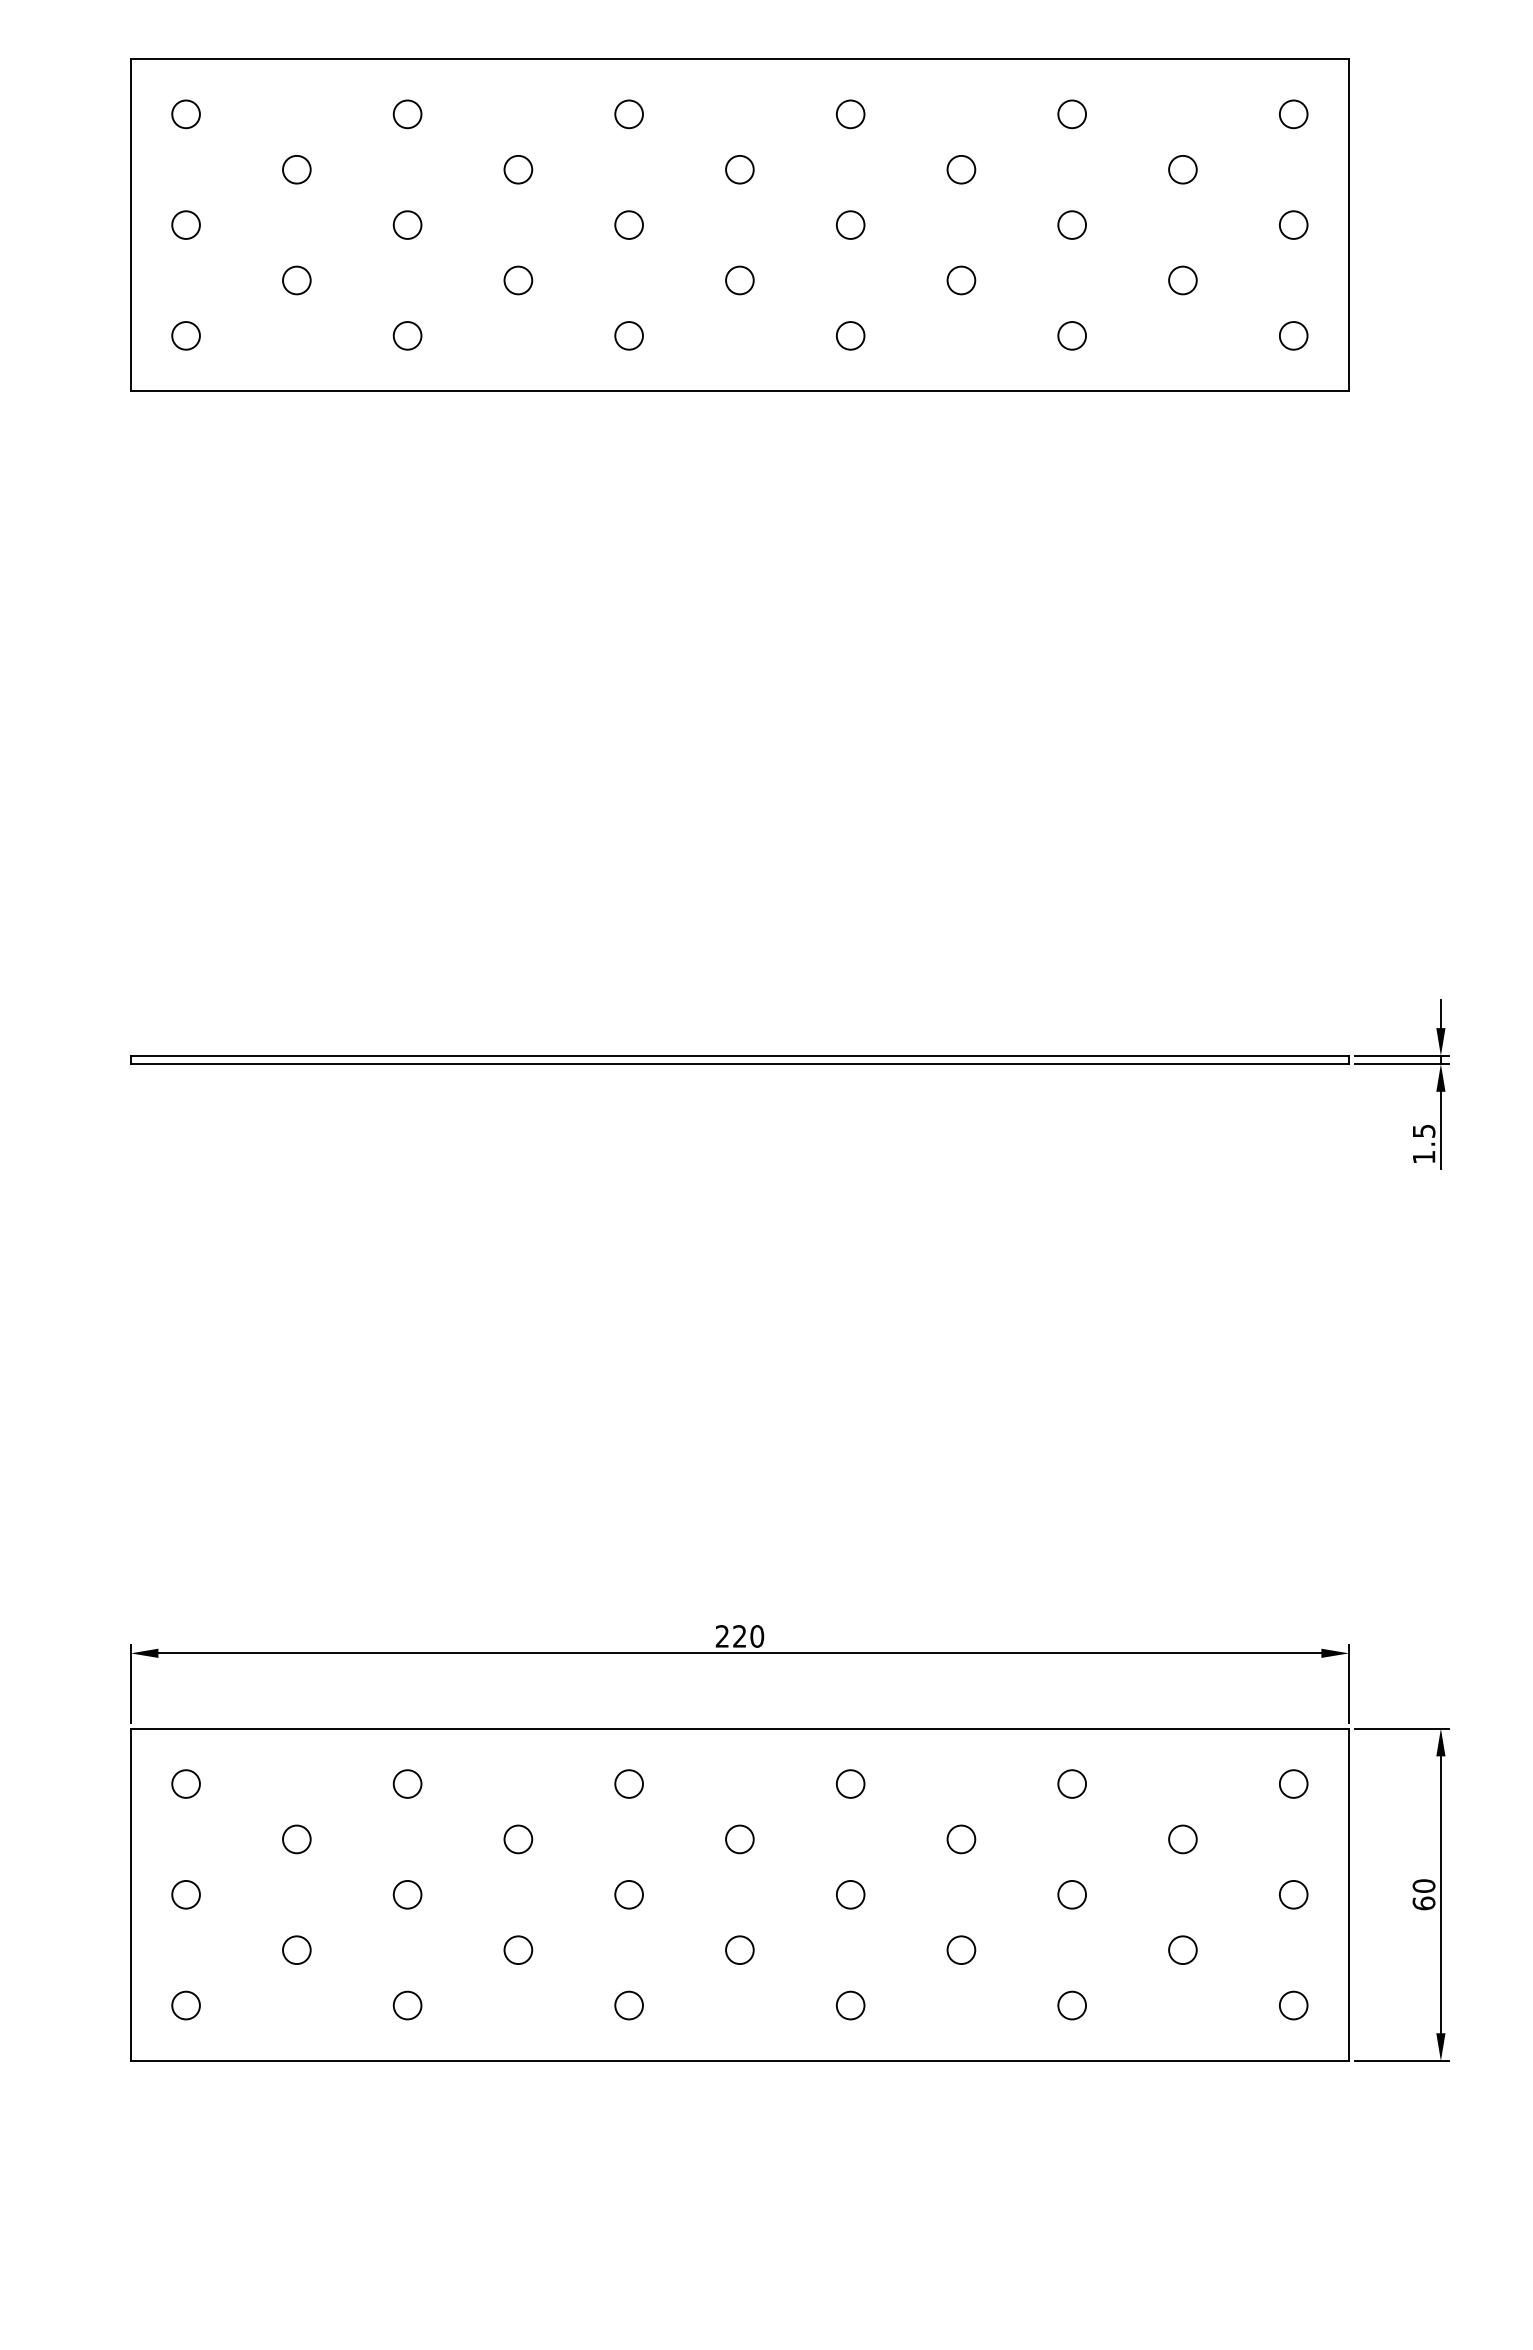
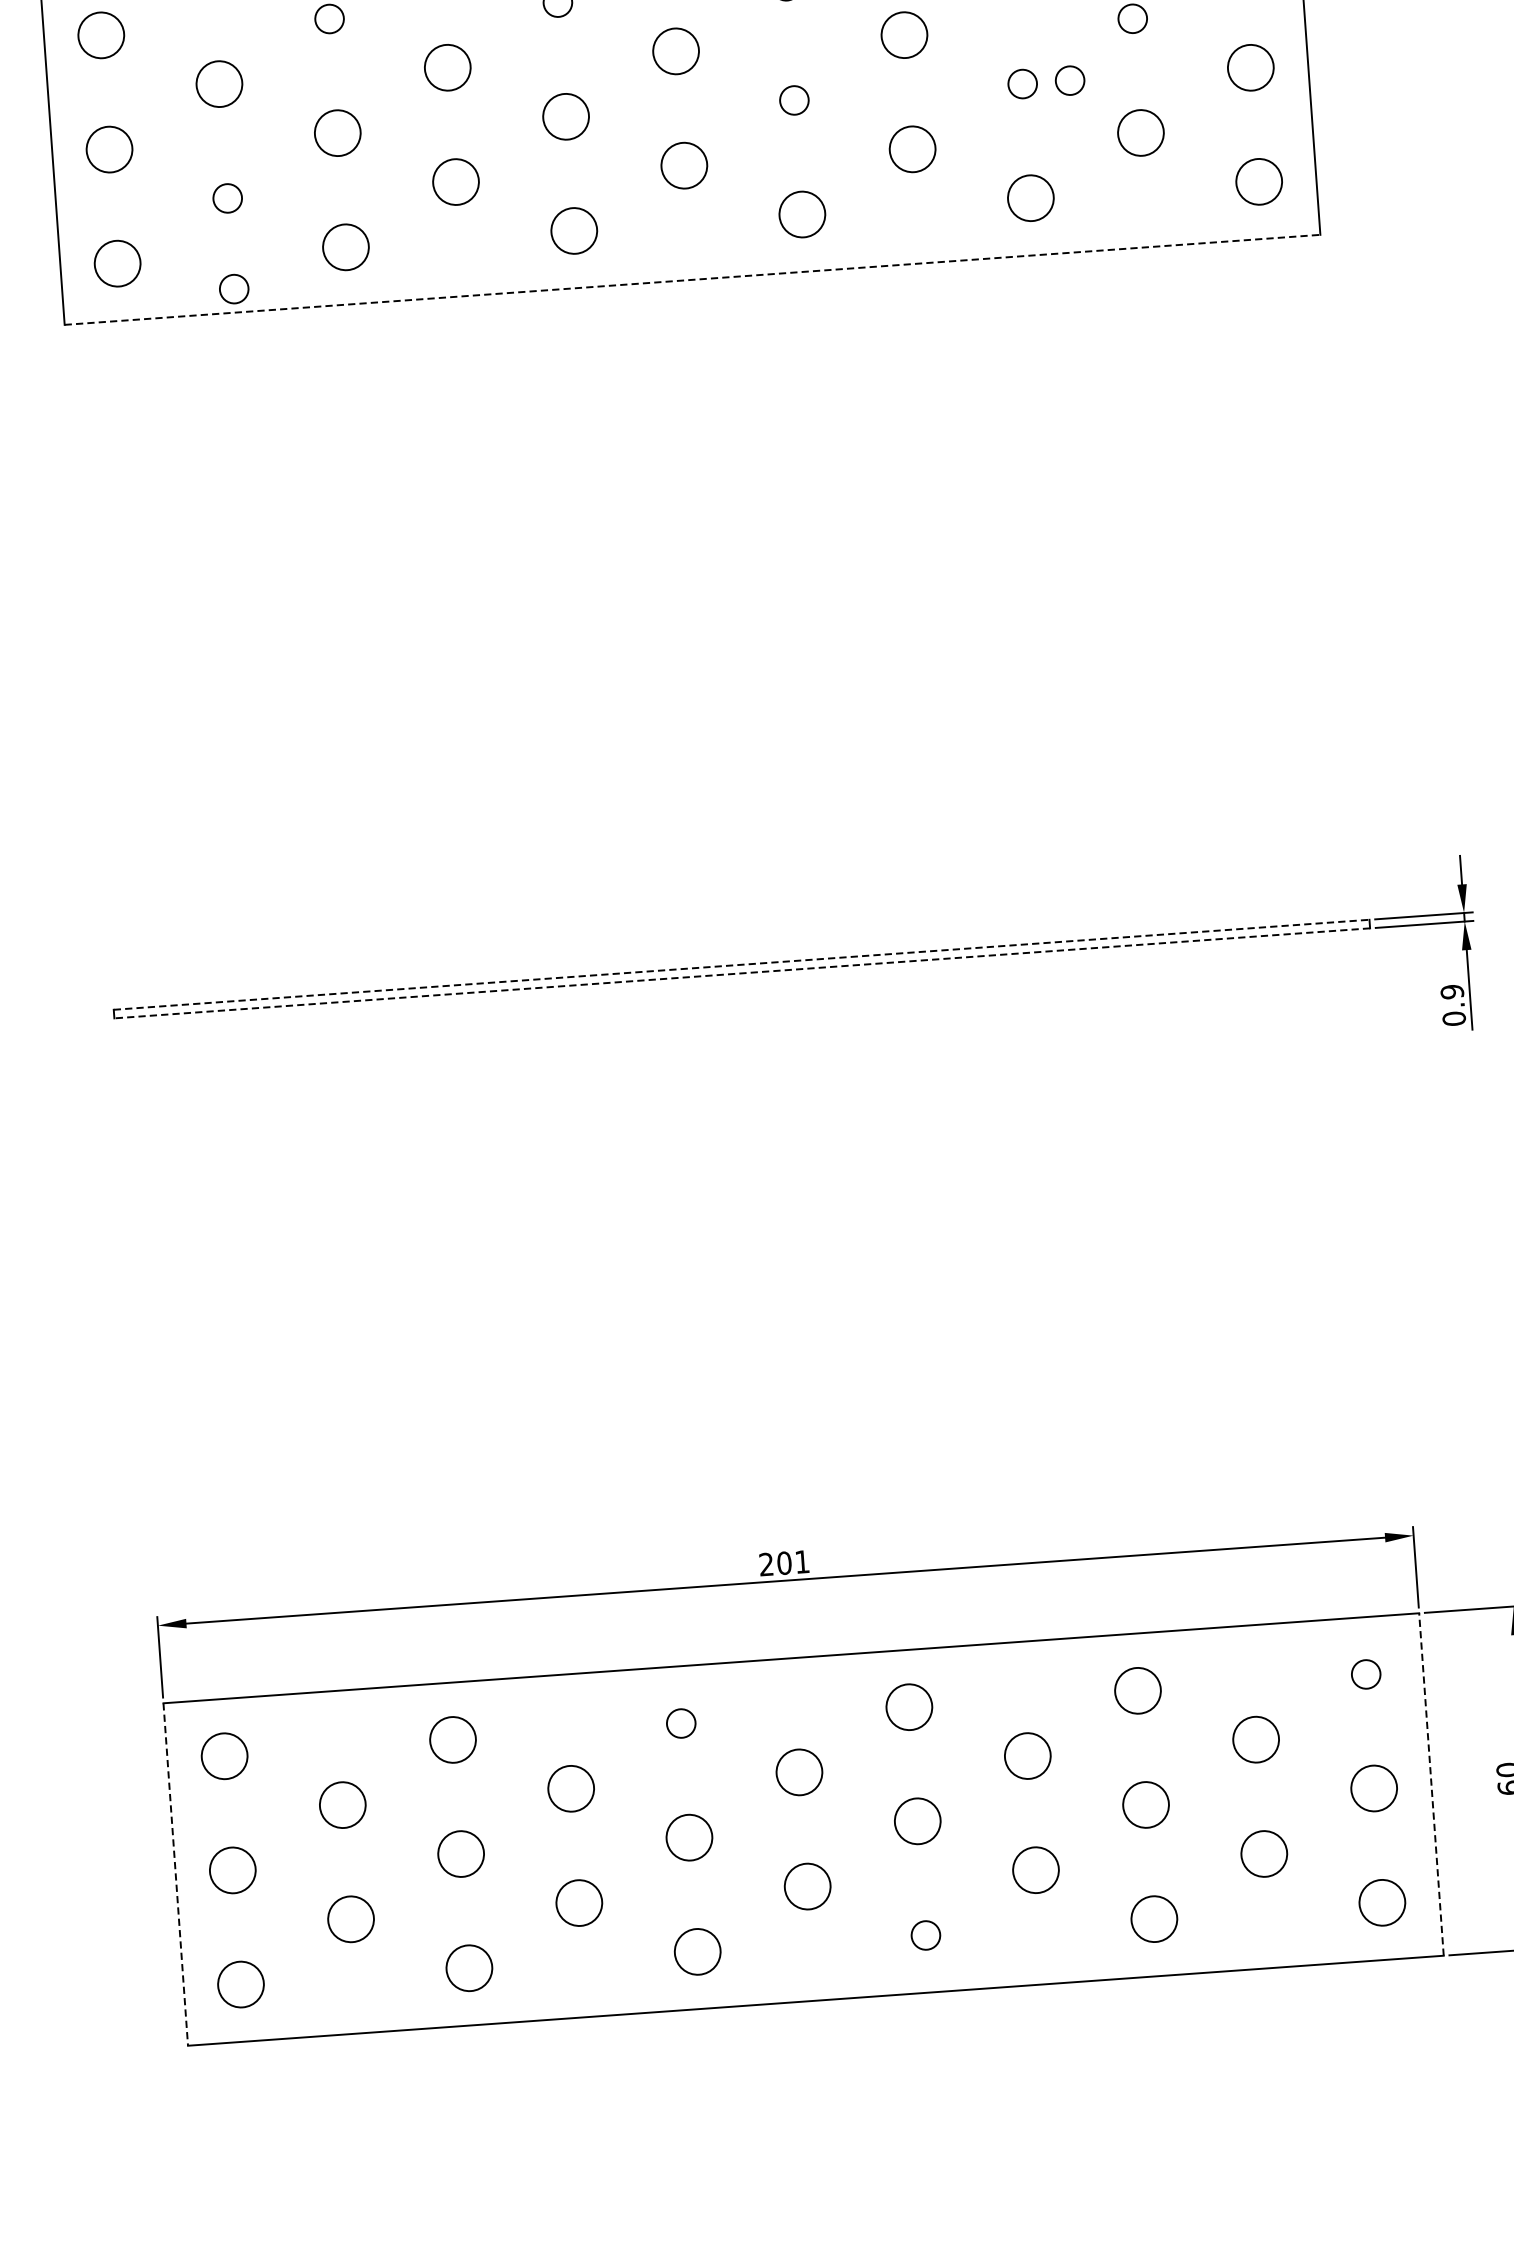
circle: (185, 114) -> (100, 35), size x1.6
circle: (296, 169) -> (219, 84), size x1.6
circle: (518, 169) -> (447, 67), size x1.6
circle: (739, 169) -> (675, 51), size x1.6
circle: (961, 169) -> (904, 34), size x1.6
circle: (185, 224) -> (108, 148), size x1.6
circle: (407, 224) -> (337, 132), size x1.6
circle: (628, 224) -> (565, 116), size x1.6
circle: (1117, 224) -> (1069, 80), added
circle: (1293, 224) -> (1250, 67), size x1.6
circle: (518, 280) -> (456, 182), size x1.6
circle: (739, 280) -> (683, 165), size x1.6
circle: (961, 280) -> (912, 149), size x1.6
circle: (1182, 280) -> (1140, 133), size x1.6
circle: (185, 335) -> (117, 263), size x1.6
circle: (407, 335) -> (345, 246), size x1.6
circle: (628, 335) -> (573, 230), size x1.6
circle: (850, 335) -> (802, 214), size x1.6
circle: (1072, 335) -> (1031, 197), size x1.6
circle: (1293, 335) -> (1258, 181), size x1.6
circle: (296, 368) -> (233, 289), added
line: (740, 391) -> (693, 280), solid -> dashed
line: (740, 1055) -> (742, 964), solid -> dashed
line: (739, 1064) -> (741, 973), solid -> dashed
text: (1423, 1144) -> (1452, 1005), 1.5 -> 0.9
text: (748, 1636) -> (793, 1562), 220 -> 201
circle: (185, 1783) -> (223, 1755), size x1.6
circle: (407, 1783) -> (452, 1739), size x1.6
circle: (850, 1783) -> (909, 1706), size x1.6
circle: (1071, 1783) -> (1137, 1690), size x1.6
circle: (296, 1839) -> (342, 1805), size x1.6
circle: (518, 1839) -> (571, 1788), size x1.6
circle: (739, 1839) -> (799, 1772), size x1.6
circle: (961, 1839) -> (1027, 1756), size x1.6
circle: (1182, 1839) -> (1255, 1739), size x1.6
circle: (185, 1894) -> (232, 1870), size x1.6
circle: (407, 1894) -> (460, 1853), size x1.6
circle: (628, 1894) -> (688, 1837), size x1.6
circle: (850, 1894) -> (917, 1821), size x1.6
circle: (1072, 1894) -> (1146, 1804), size x1.6
circle: (1293, 1894) -> (1374, 1788), size x1.6
line: (1349, 1894) -> (1431, 1784), solid -> dashed
line: (130, 1895) -> (175, 1875), solid -> dashed
circle: (518, 1949) -> (579, 1902), size x1.6
circle: (1182, 1949) -> (1263, 1853), size x1.6
circle: (296, 1950) -> (350, 1919), size x1.6
circle: (739, 1950) -> (807, 1886), size x1.6
circle: (961, 1950) -> (1036, 1870), size x1.6
circle: (185, 2005) -> (240, 1984), size x1.6
circle: (407, 2005) -> (469, 1968), size x1.6
circle: (628, 2005) -> (696, 1951), size x1.6
circle: (1071, 2005) -> (1153, 1919), size x1.6
circle: (1293, 2005) -> (1382, 1902), size x1.6

